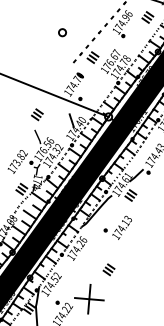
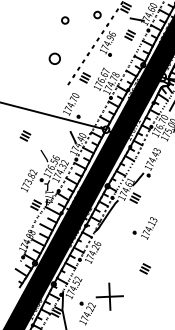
part: (62, 32) -> (54, 58), size x1.6
part: (37, 114) -> (25, 135), moved
part: (117, 227) -> (144, 228), moved
part: (108, 269) -> (144, 268), moved

